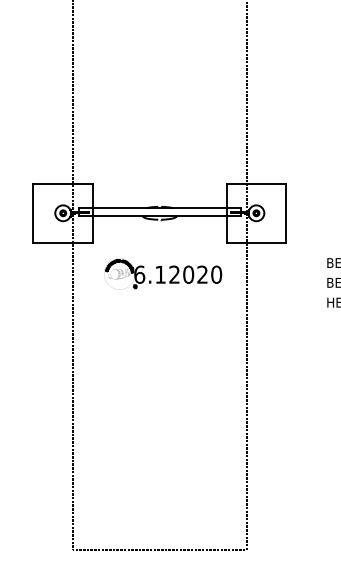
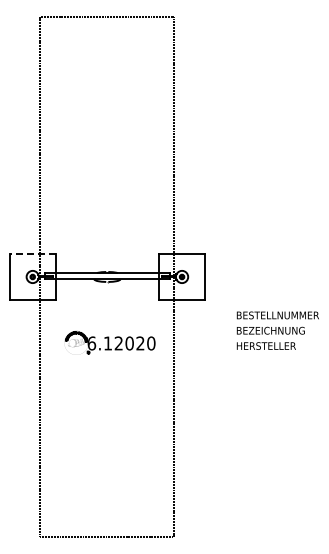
line: (62, 184) -> (32, 254), solid -> dashed
part: (162, 273) -> (109, 342), moved

